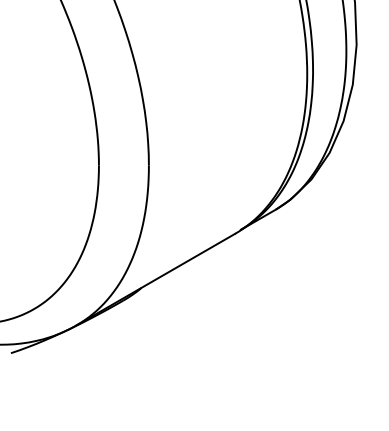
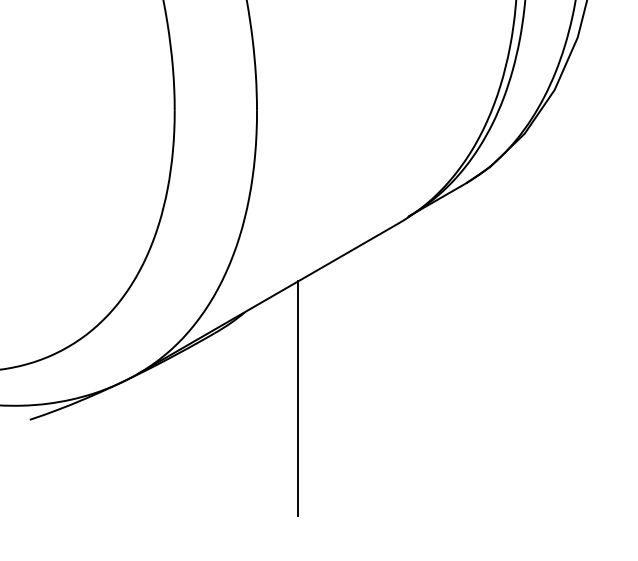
line: (174, 340) -> (299, 398), added

